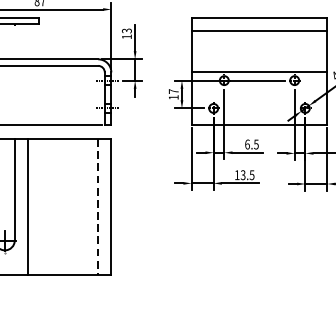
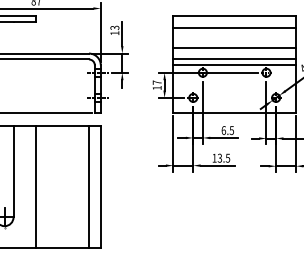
line: (259, 52) -> (234, 47), added
line: (259, 65) -> (234, 59), added
line: (28, 206) -> (35, 186), moved
line: (97, 207) -> (88, 187), dashed -> solid

